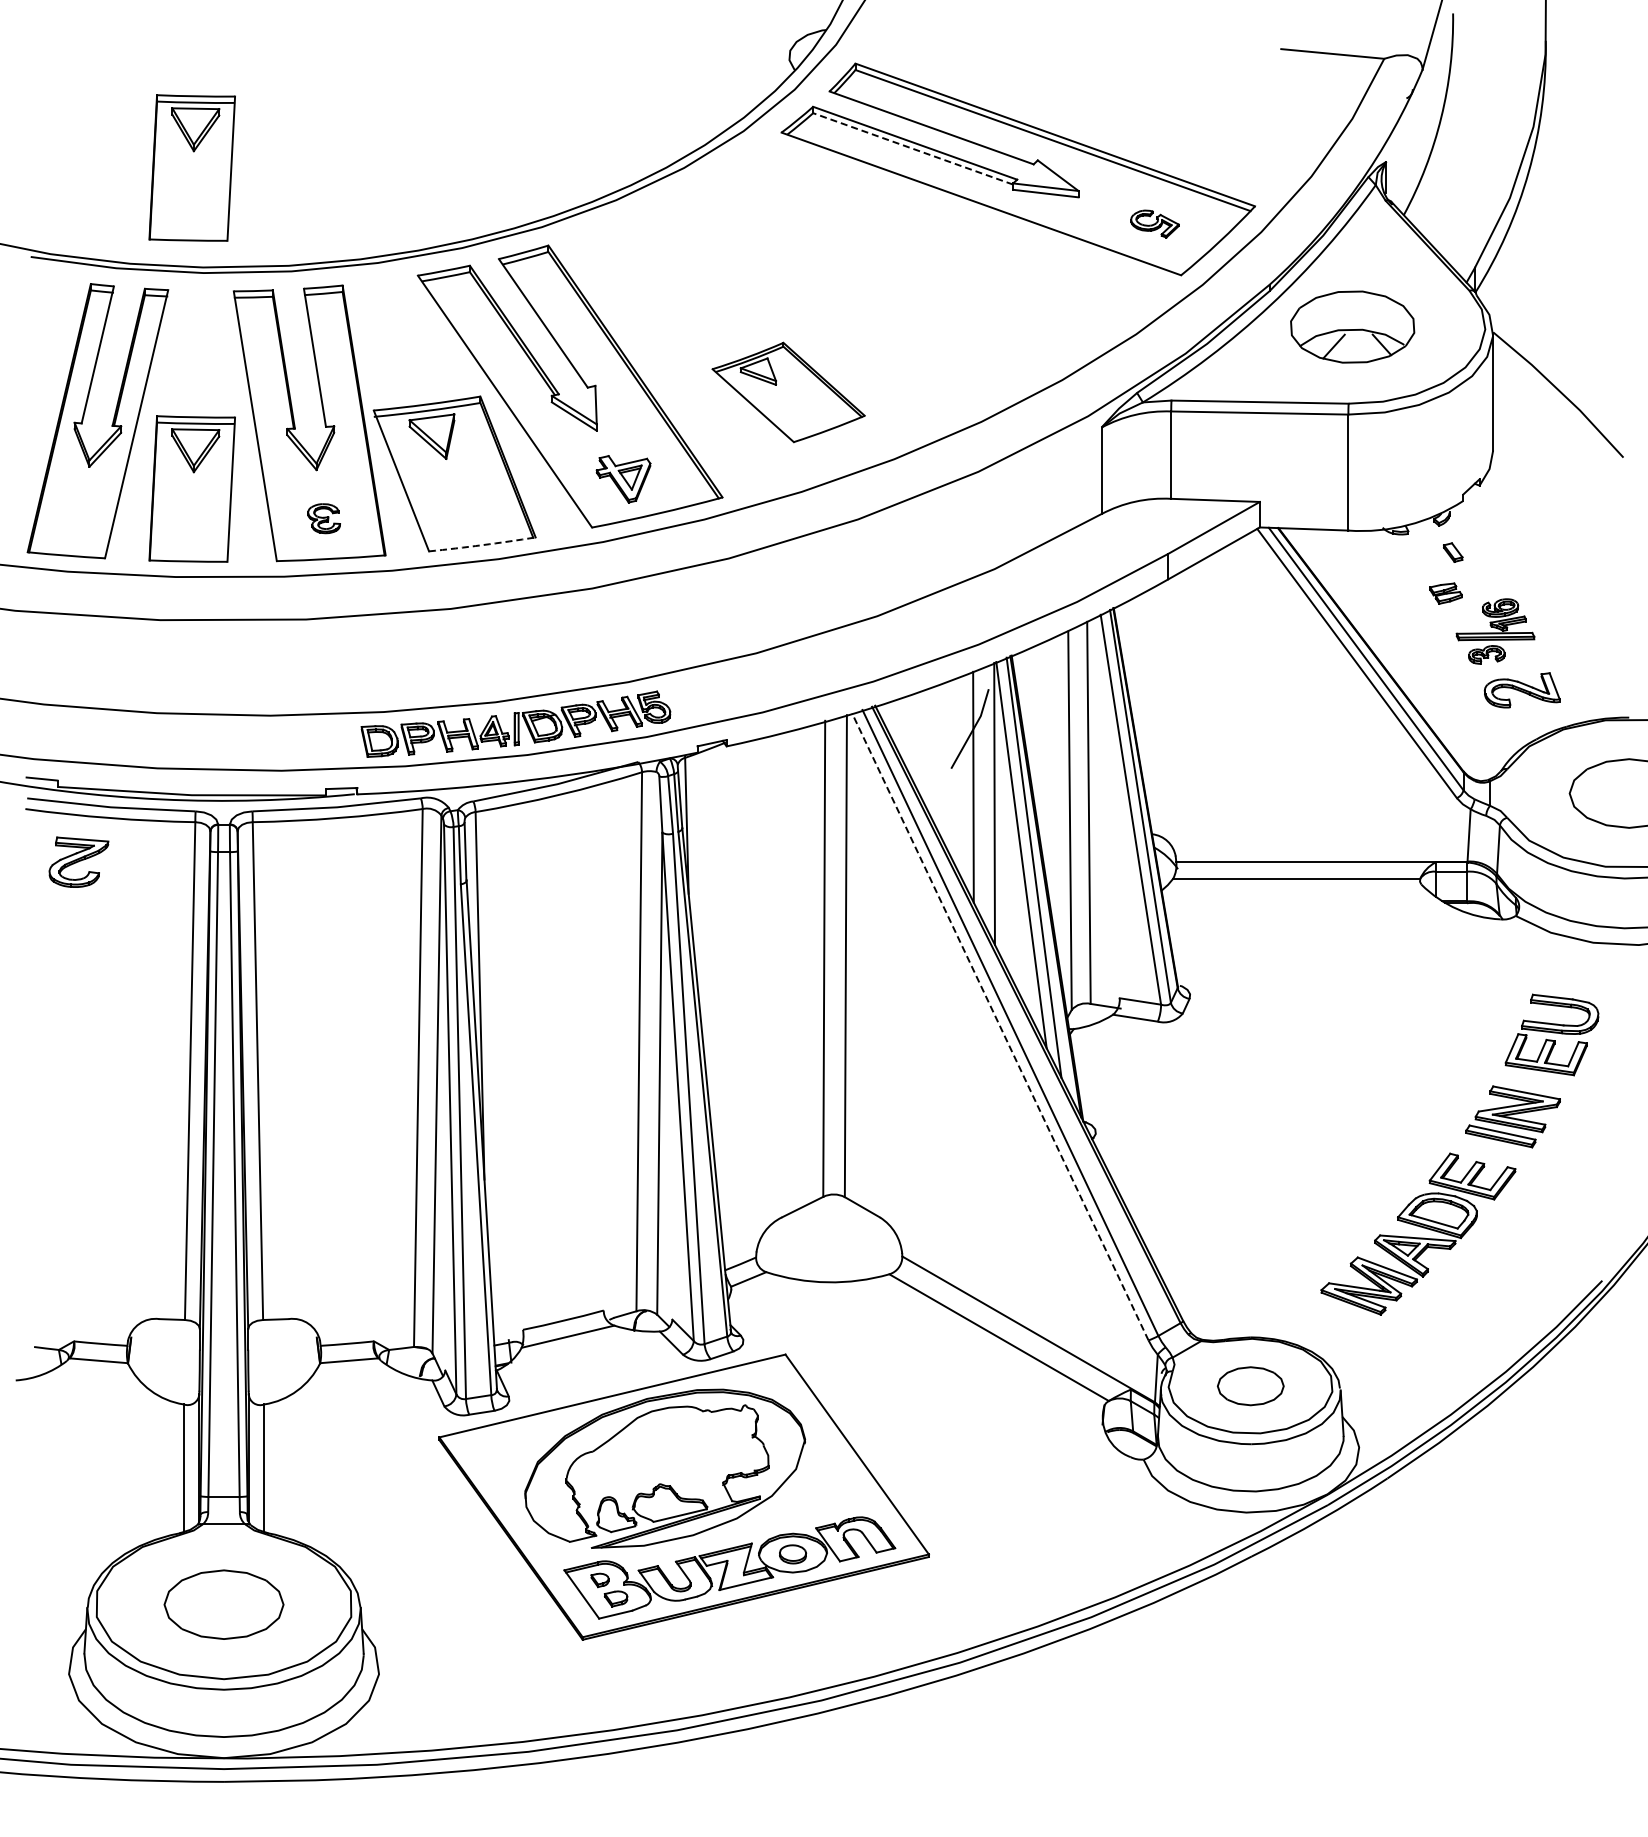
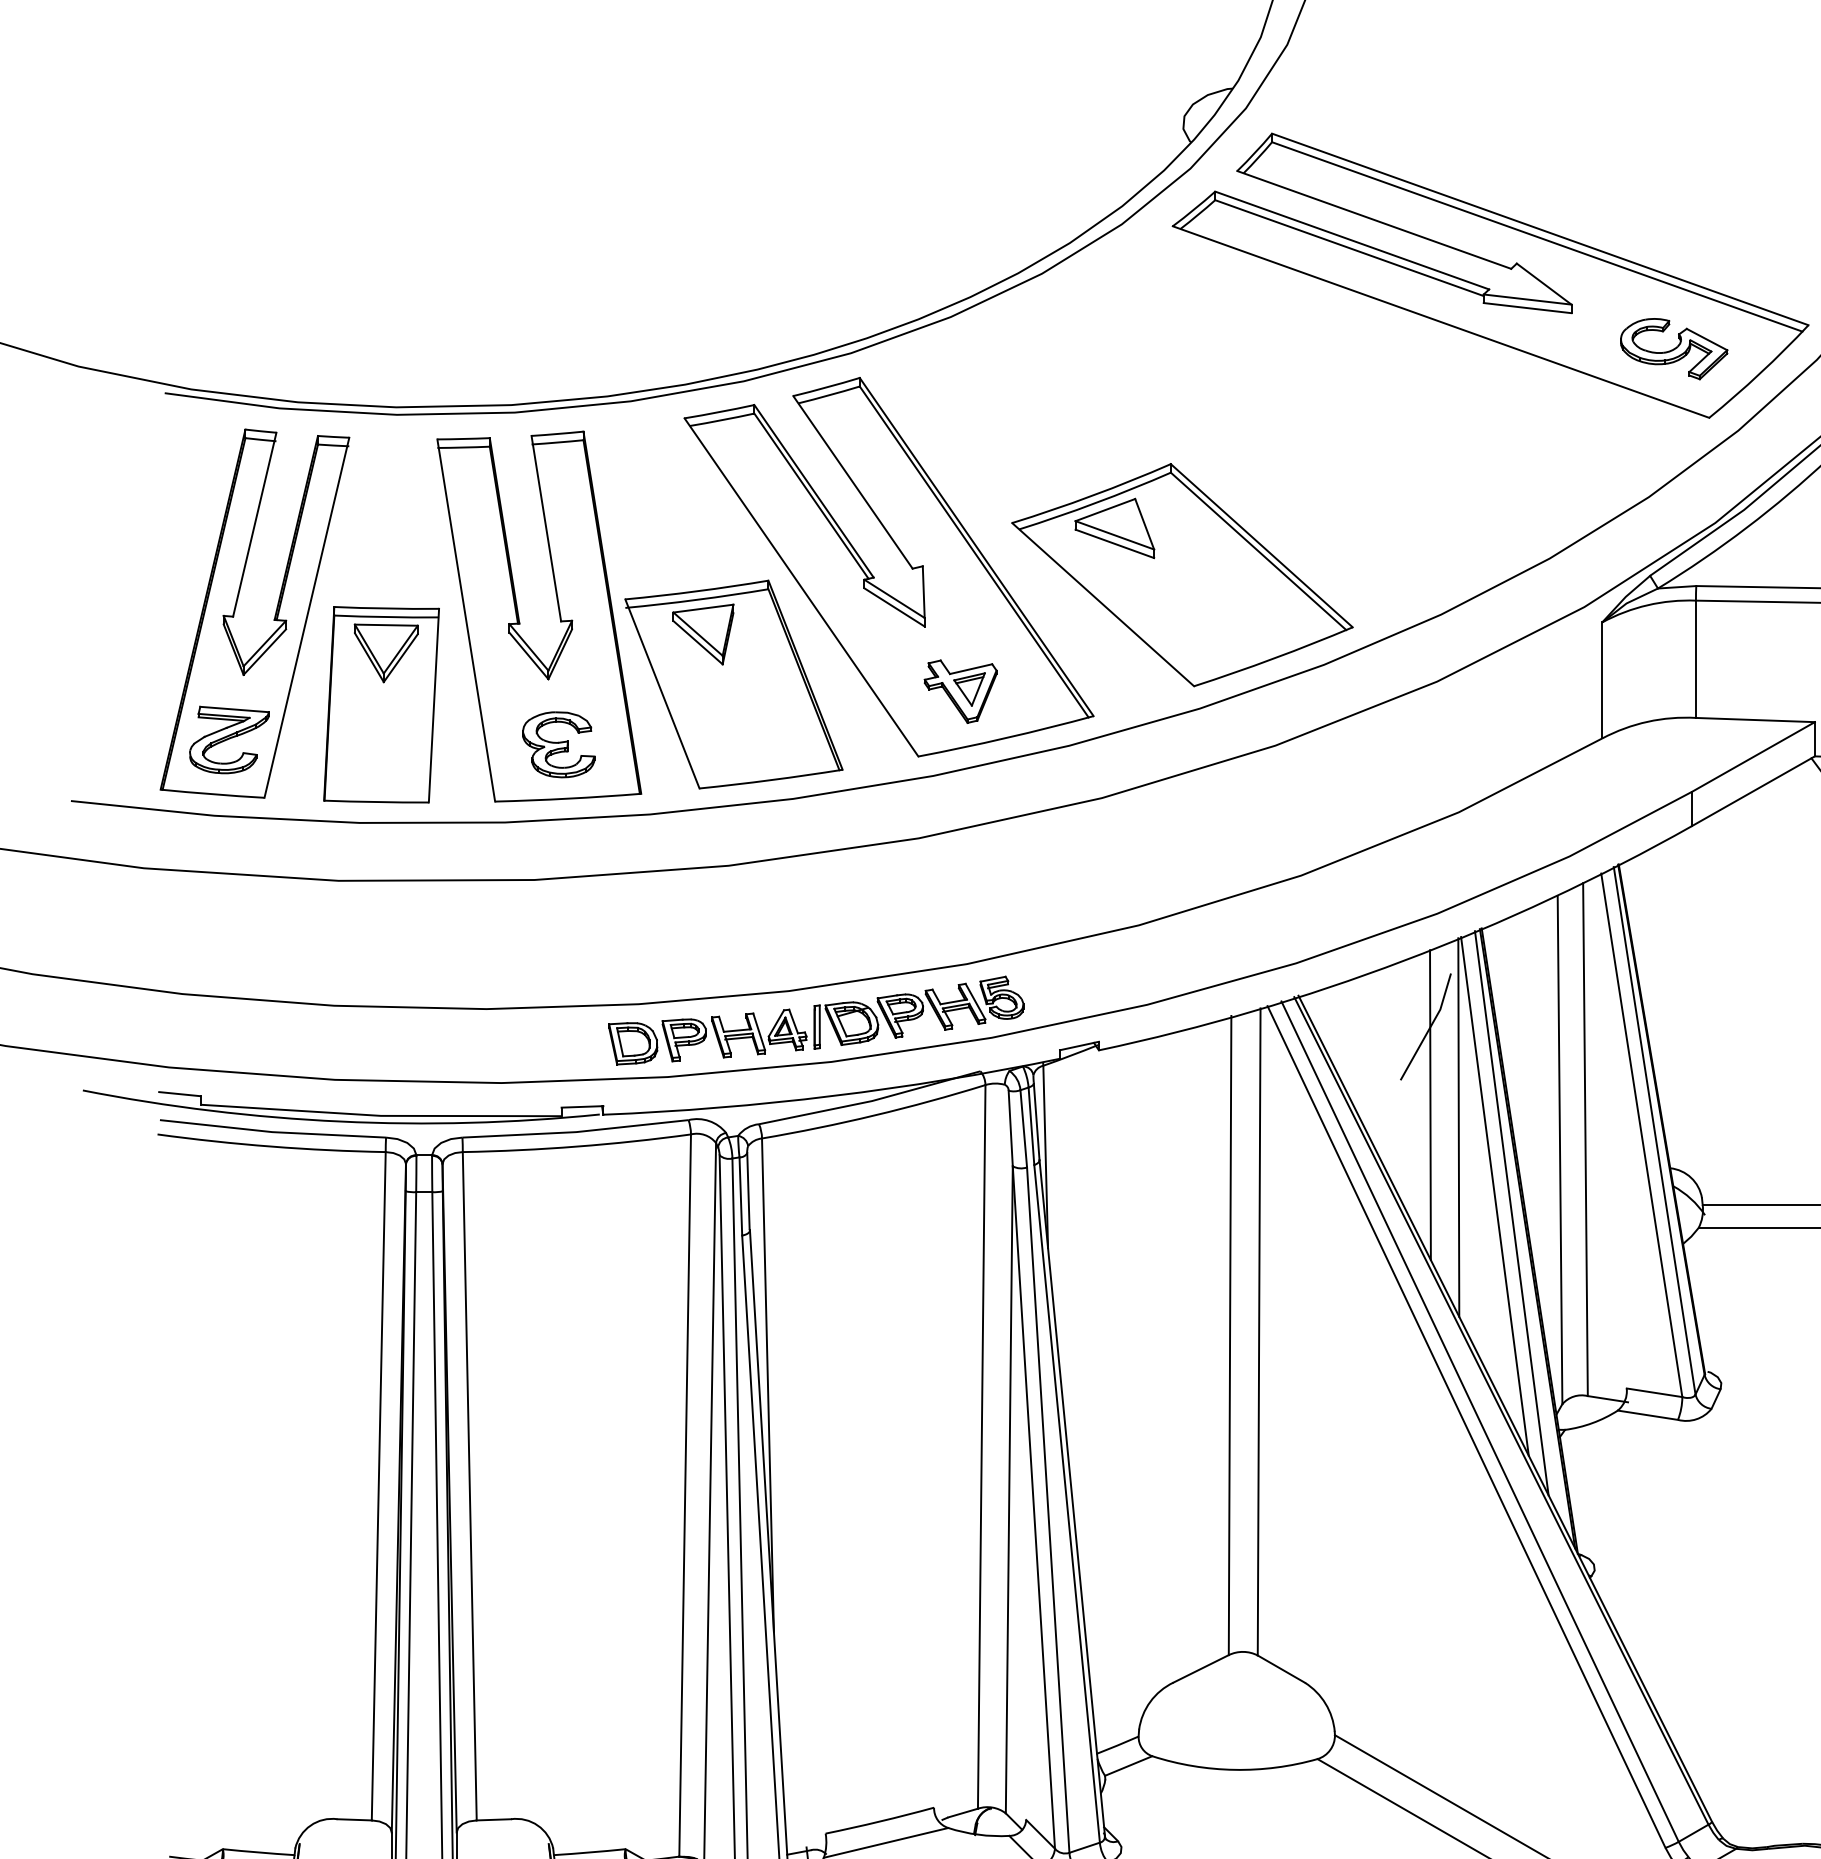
line: (912, 148) -> (1348, 247), dashed -> solid
part: (191, 167) -> (380, 273), removed
part: (1154, 223) -> (1673, 348), size x1.67
part: (788, 392) -> (1182, 575), size x1.67
part: (323, 518) -> (557, 744), size x1.67
arc: (482, 545) -> (771, 780), dashed -> solid
part: (78, 861) -> (228, 738), moved
line: (1000, 1026) -> (1466, 1426), dashed -> solid

